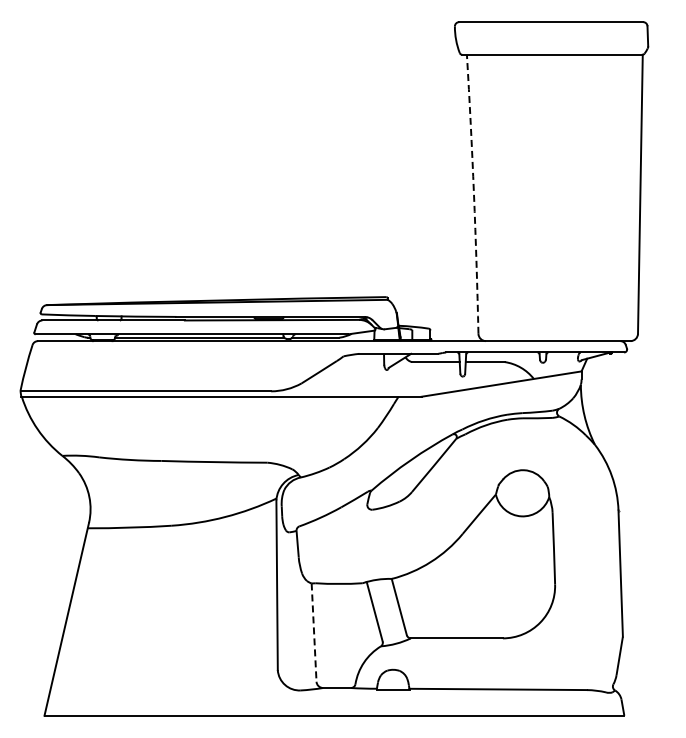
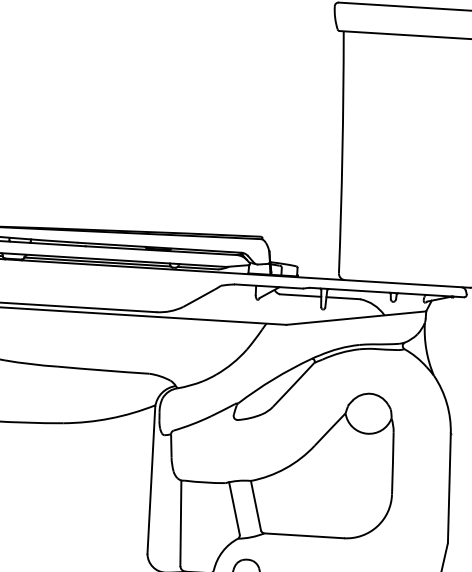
arc: (473, 194) -> (342, 152), dashed -> solid
line: (314, 633) -> (181, 524), dashed -> solid

